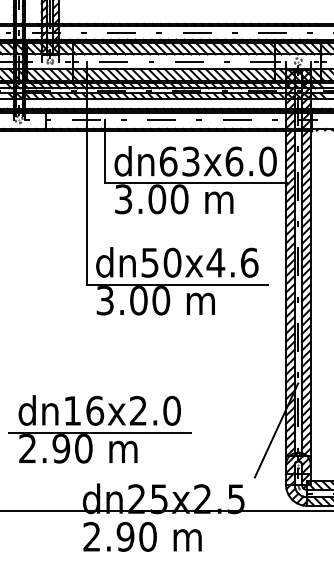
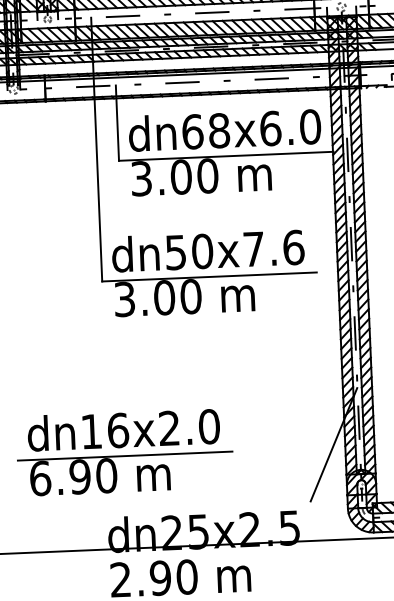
text: (190, 161) -> (218, 130), dn63x6.0 -> dn68x6.0
text: (215, 262) -> (253, 248), dn50x4.6 -> dn50x7.6
text: (27, 448) -> (40, 478), 2.90 -> 6.90

